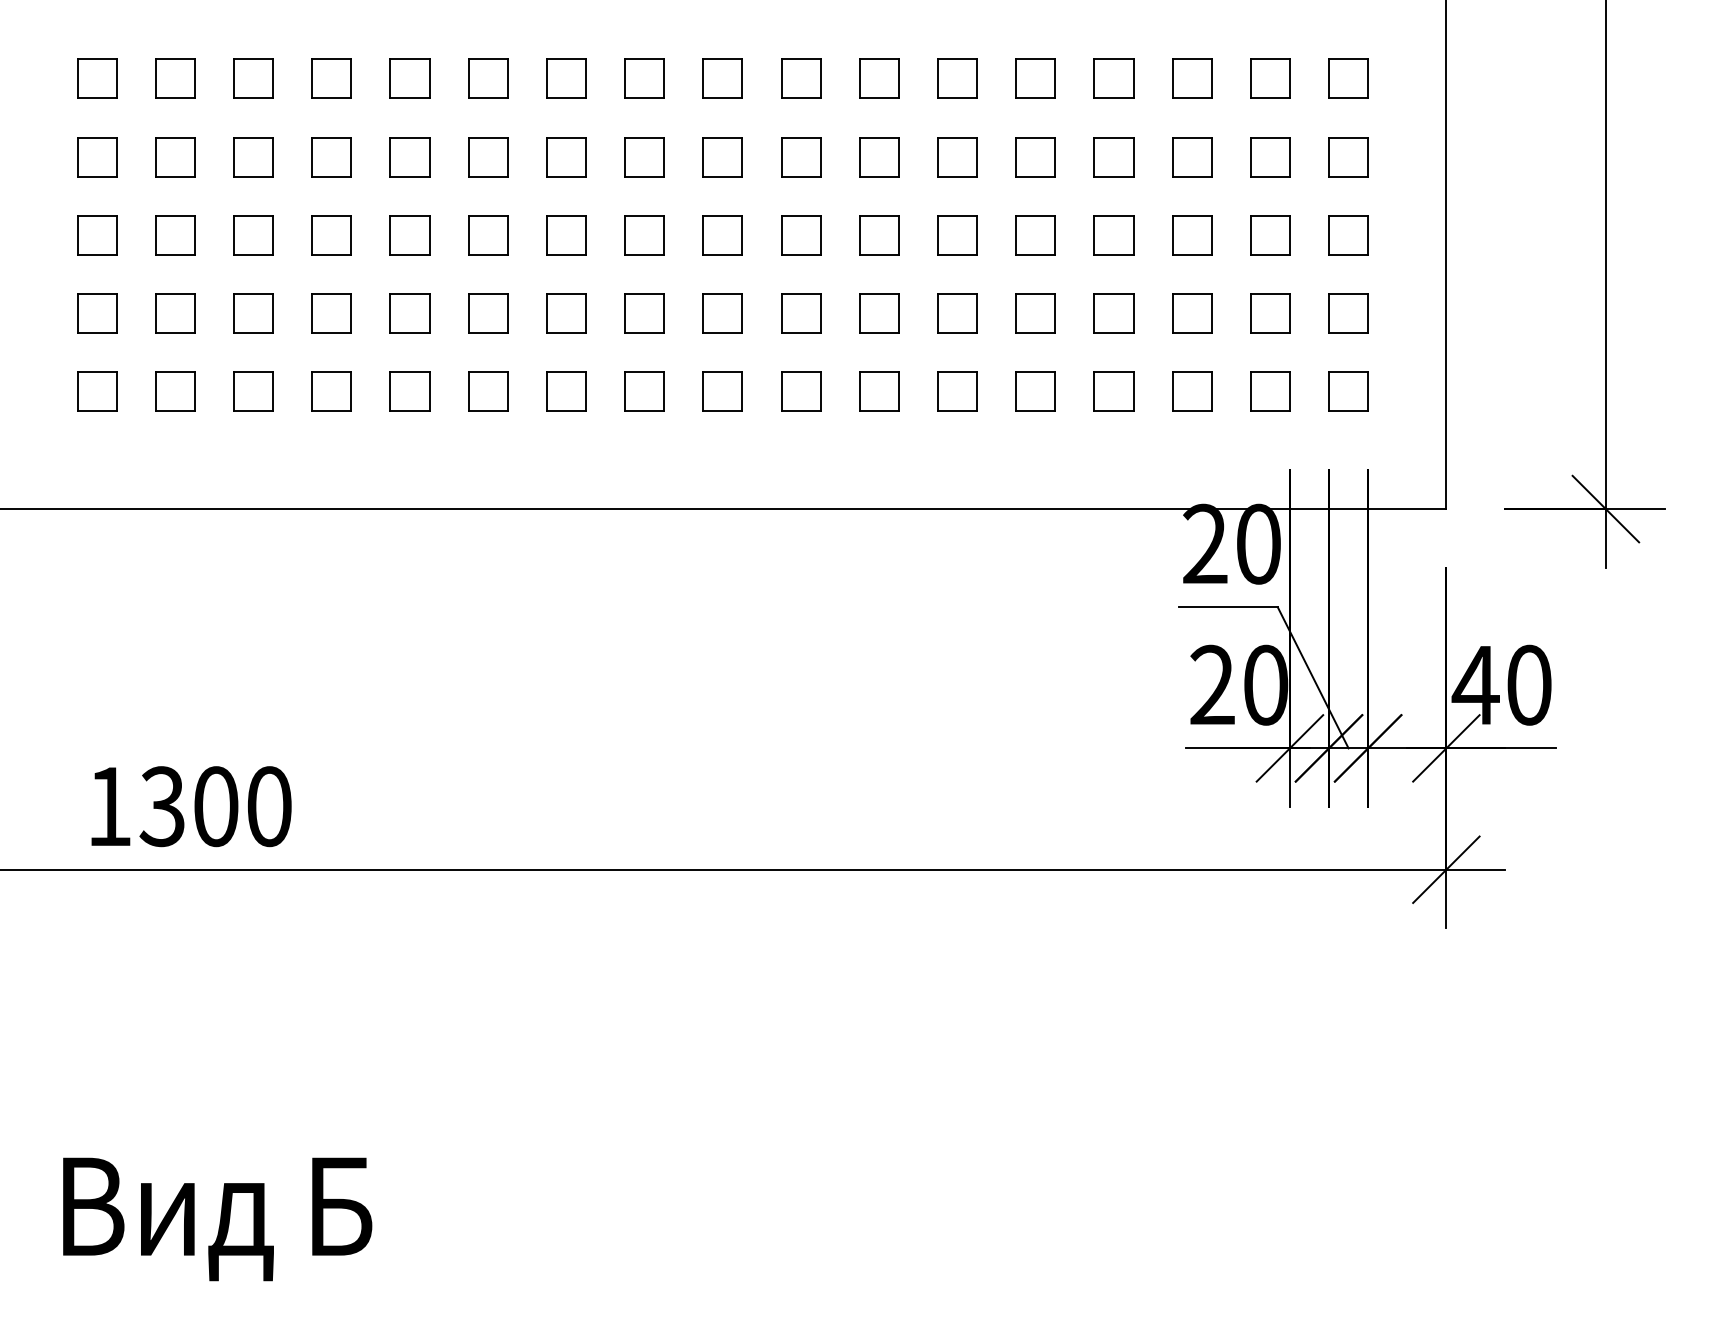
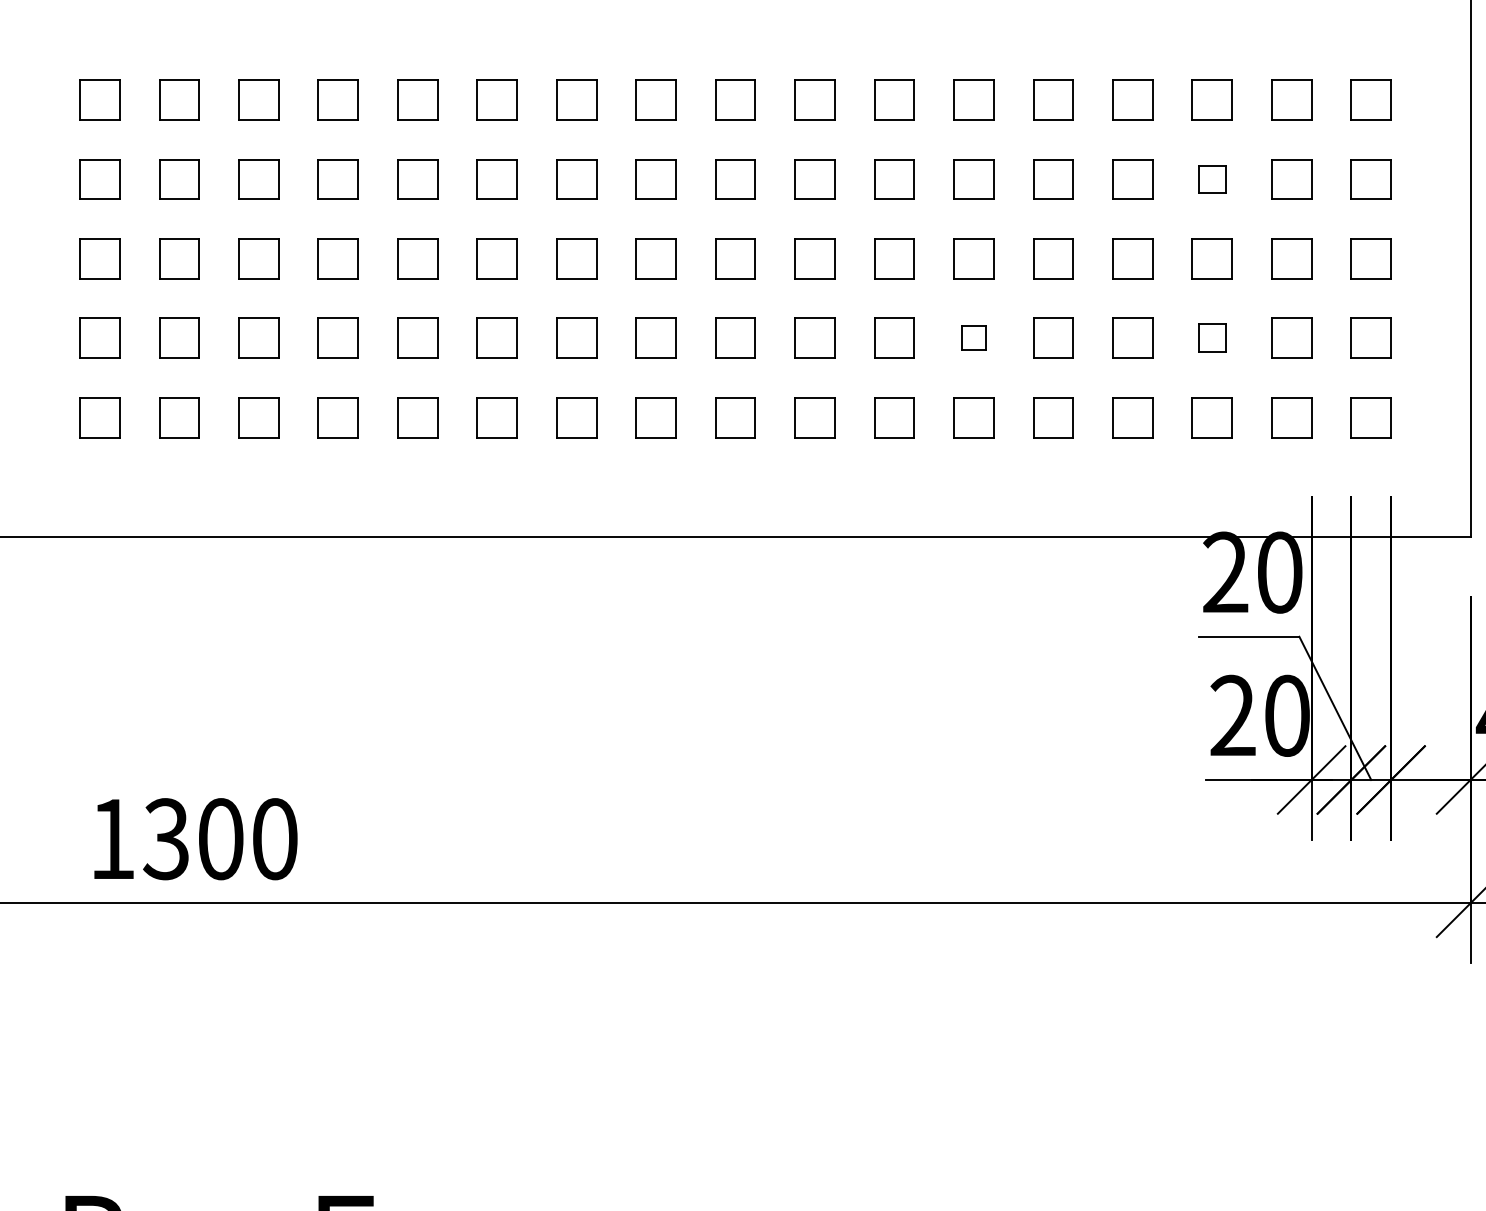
part: (1192, 157) -> (1212, 179), size x0.7
part: (957, 313) -> (973, 338), size x0.6
part: (1192, 313) -> (1212, 338), size x0.7

